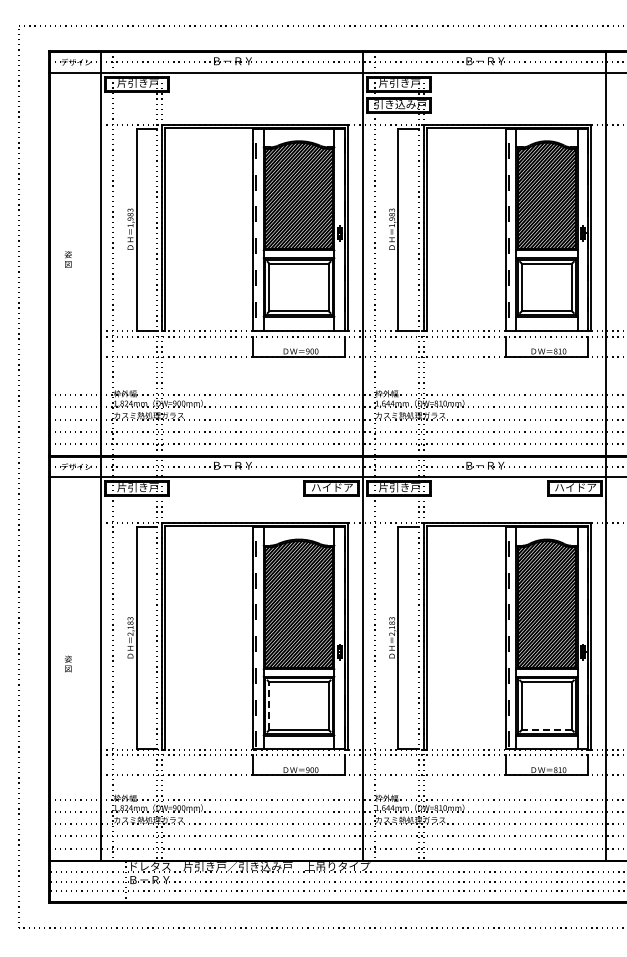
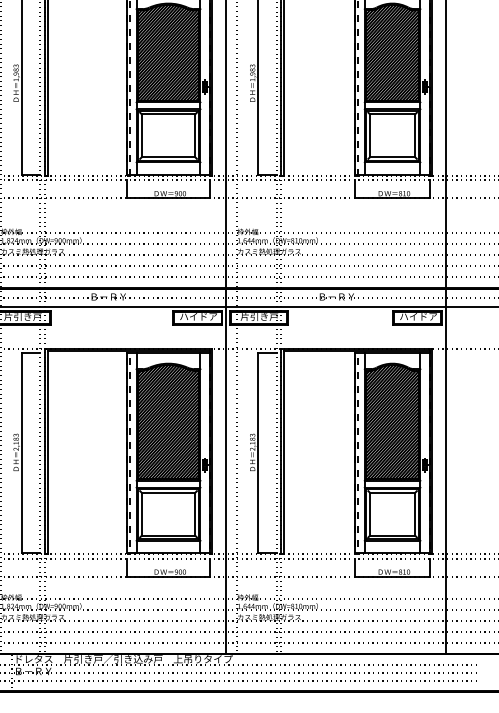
line: (269, 706) -> (141, 514), dashed -> solid
line: (546, 729) -> (392, 535), dashed -> solid

